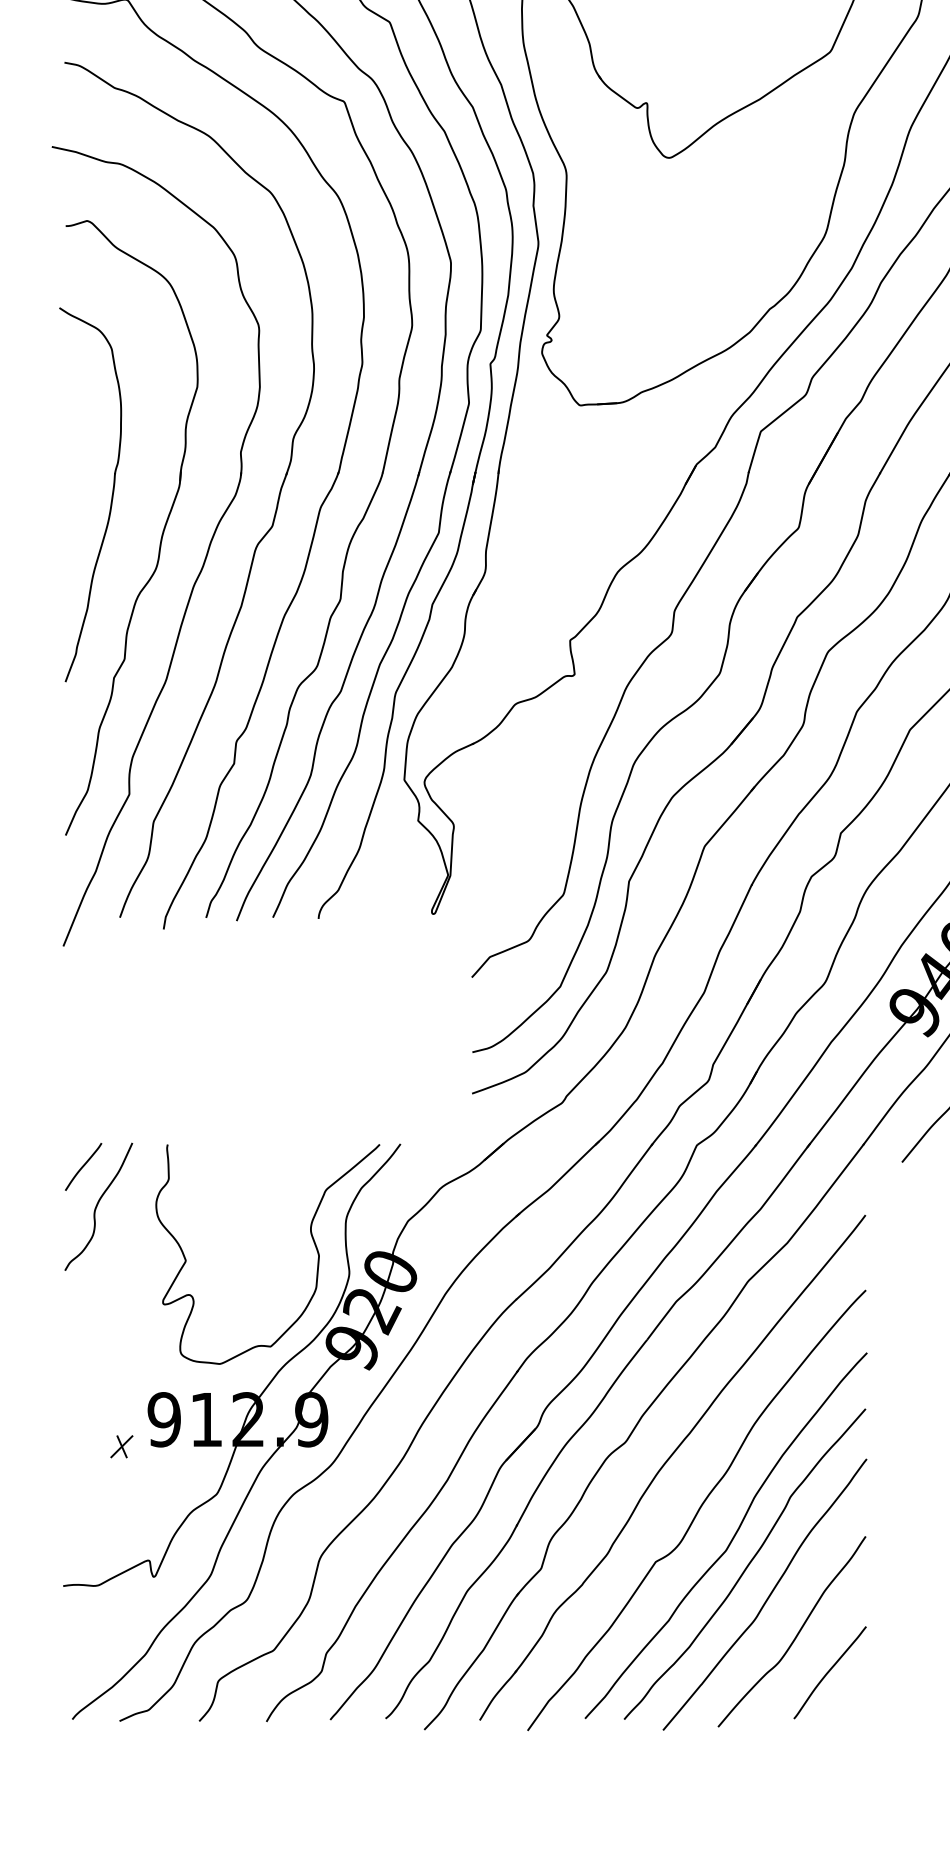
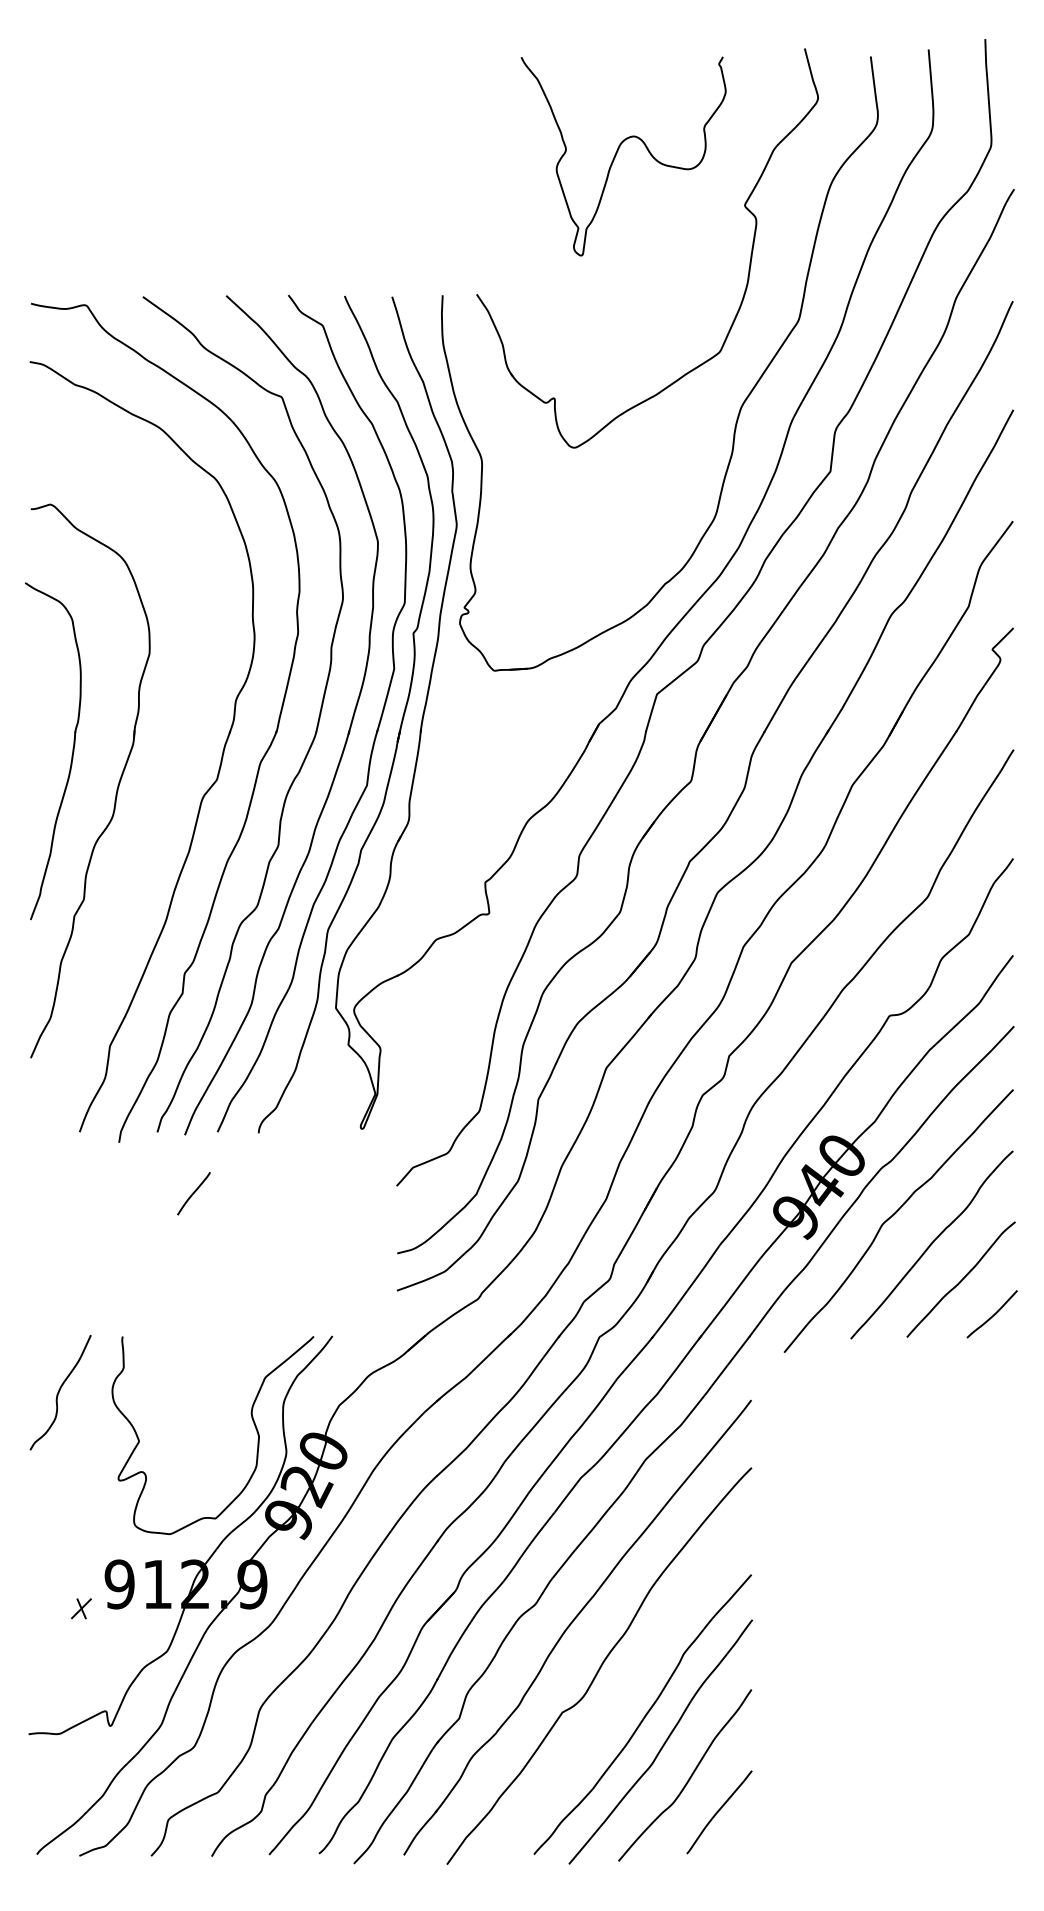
part: (202, 562) -> (154, 812), removed
curve: (83, 1166) -> (193, 1193), moved
curve: (732, 1537) -> (631, 1690), removed

